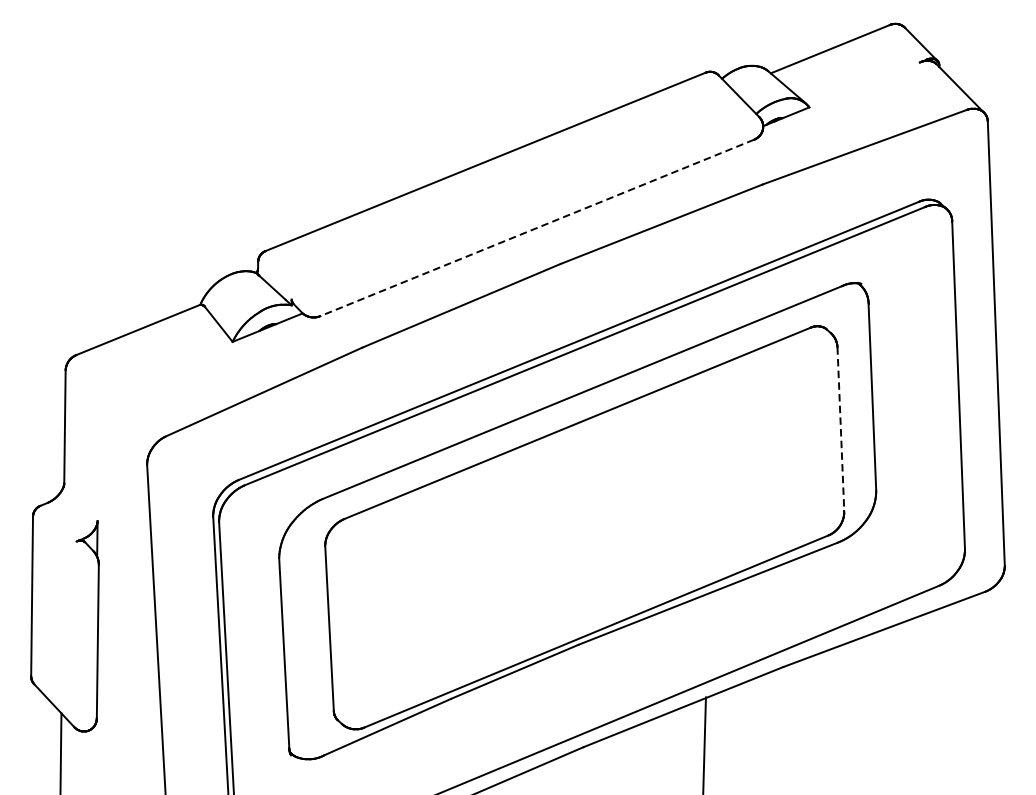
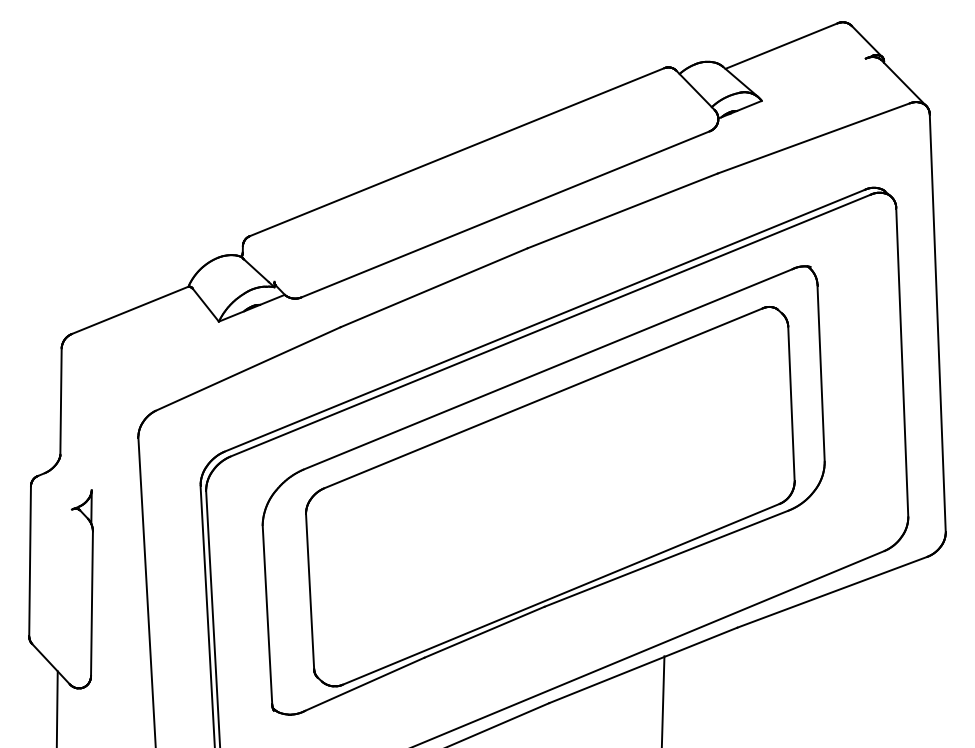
line: (537, 228) -> (505, 214), dashed -> solid
line: (840, 429) -> (791, 404), dashed -> solid

